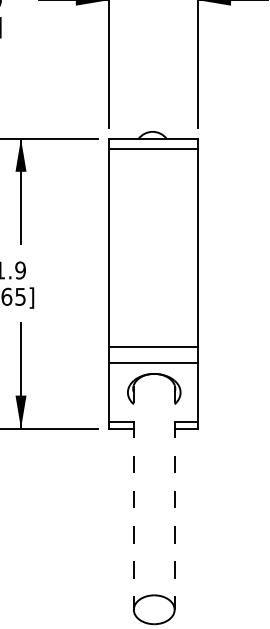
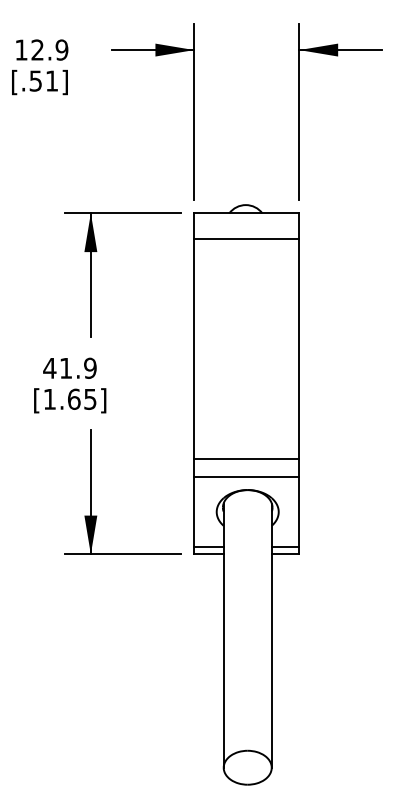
line: (153, 149) -> (246, 239), moved
line: (133, 497) -> (223, 635), dashed -> solid
line: (174, 497) -> (271, 635), dashed -> solid

